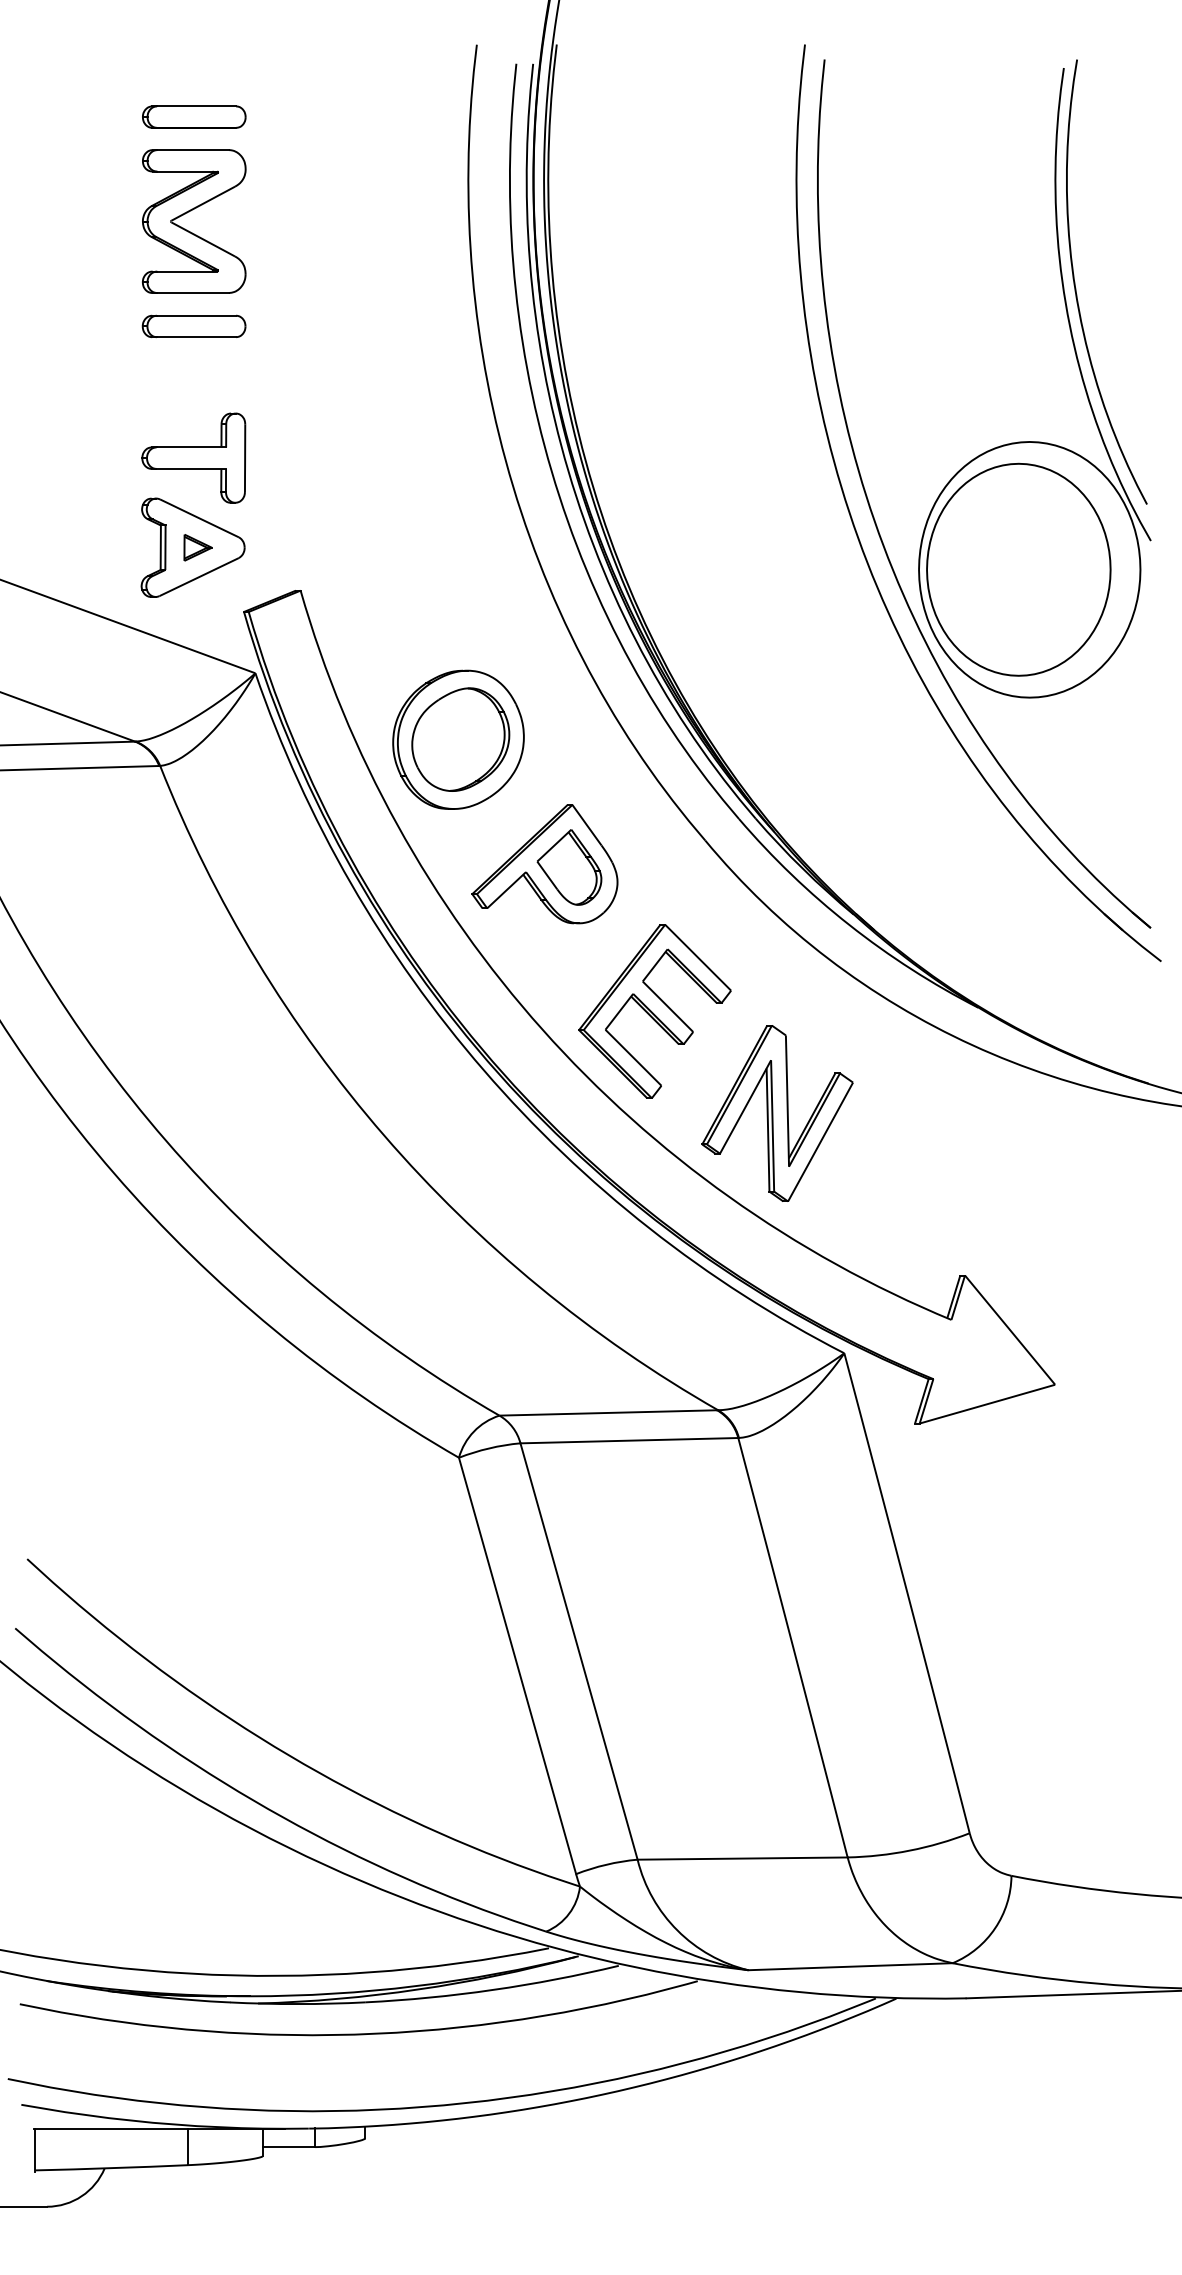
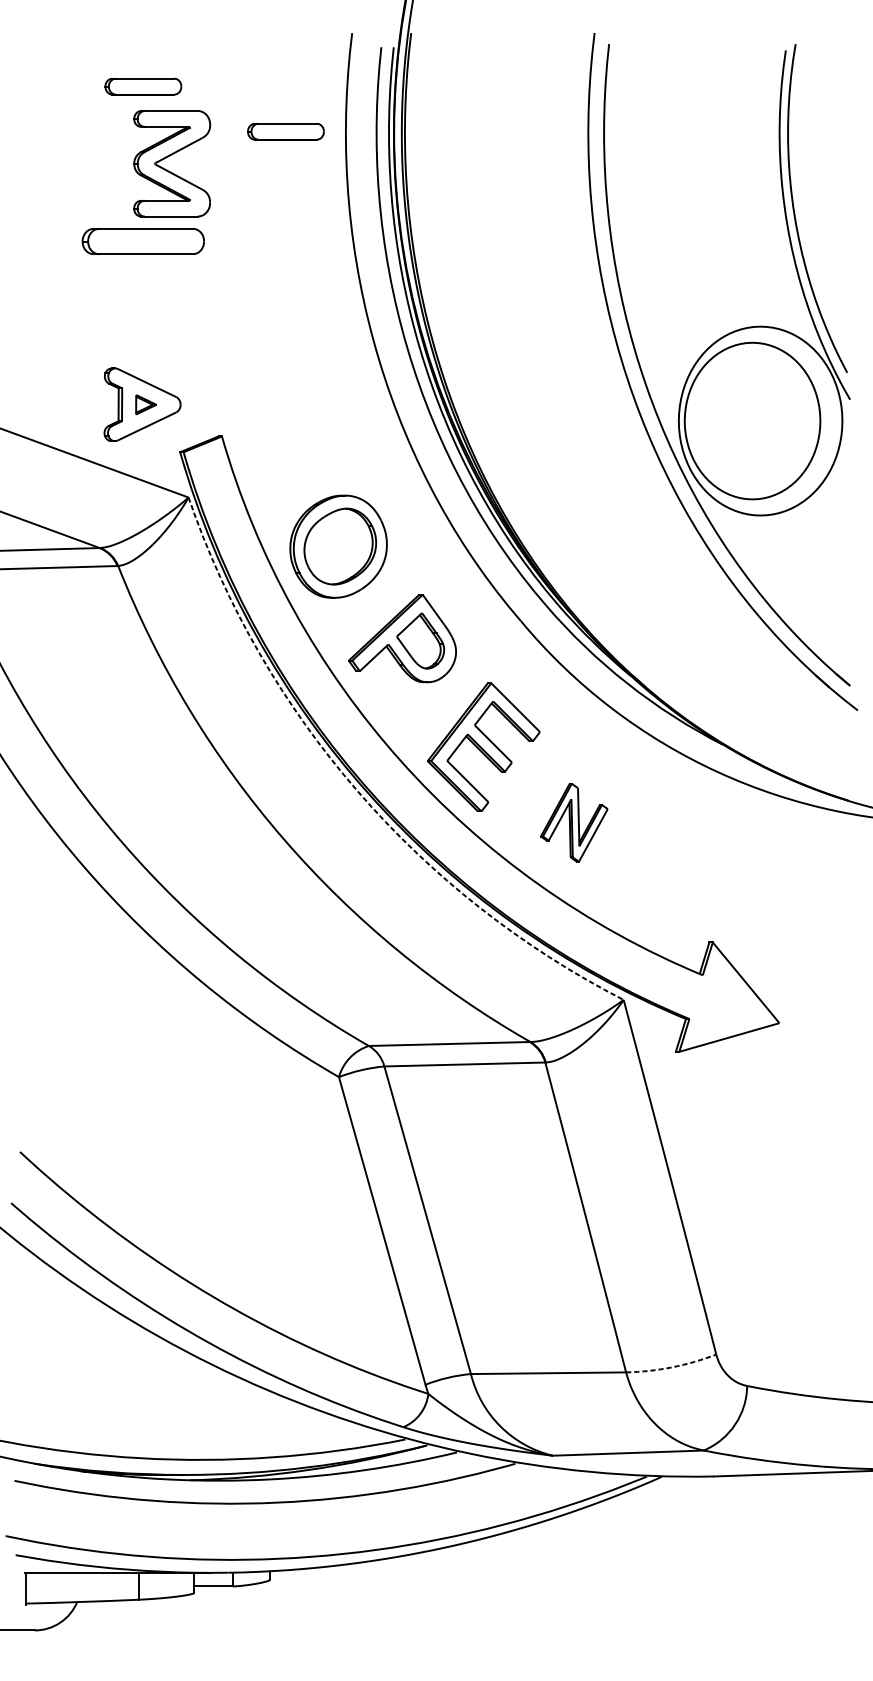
part: (387, 177) -> (286, 131), added
part: (189, 212) -> (168, 157), moved
part: (193, 325) -> (142, 240), size x1.6
part: (193, 457) -> (142, 338), removed
arc: (483, 1070) -> (357, 791), solid -> dashed
part: (777, 1113) -> (574, 822), size x0.6
arc: (909, 1850) -> (671, 1367), solid -> dashed

